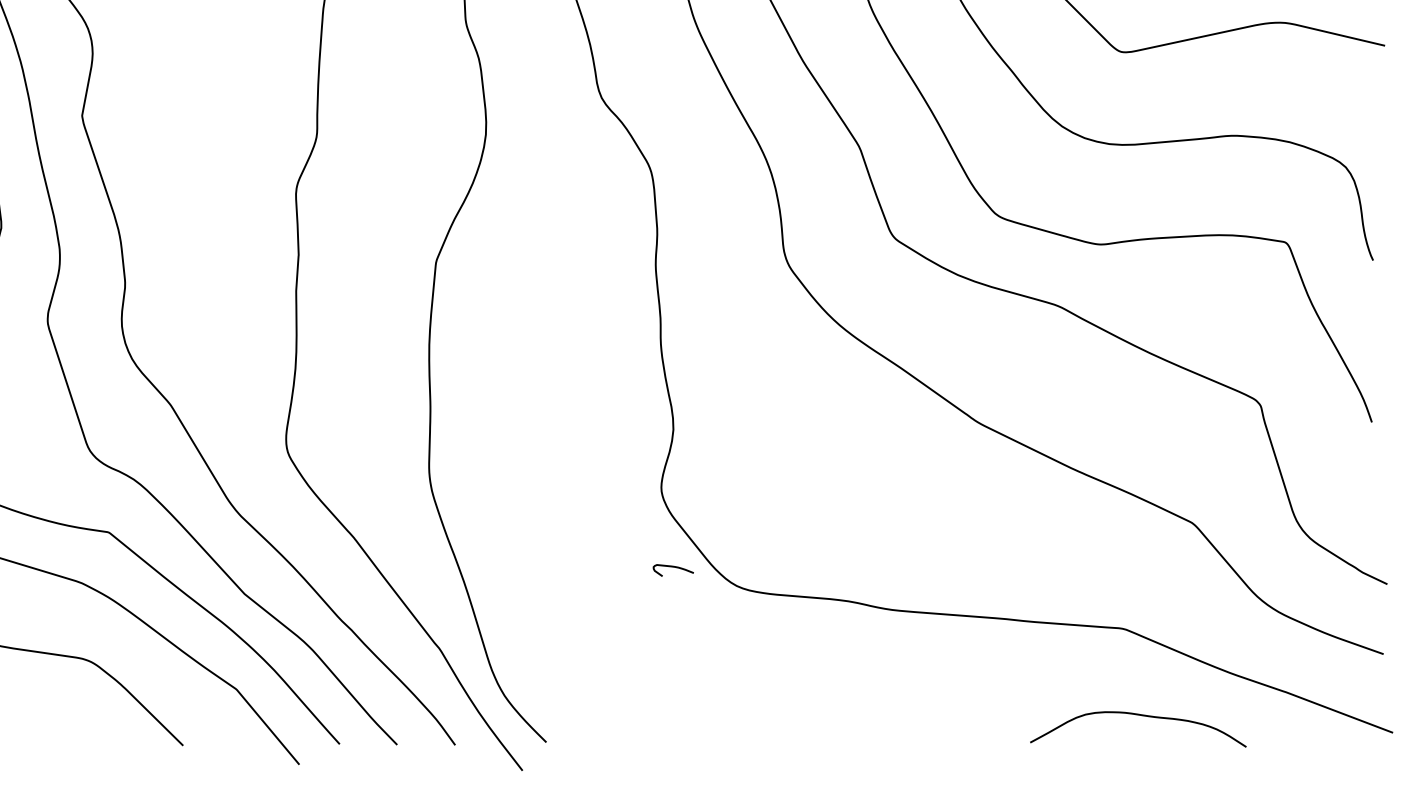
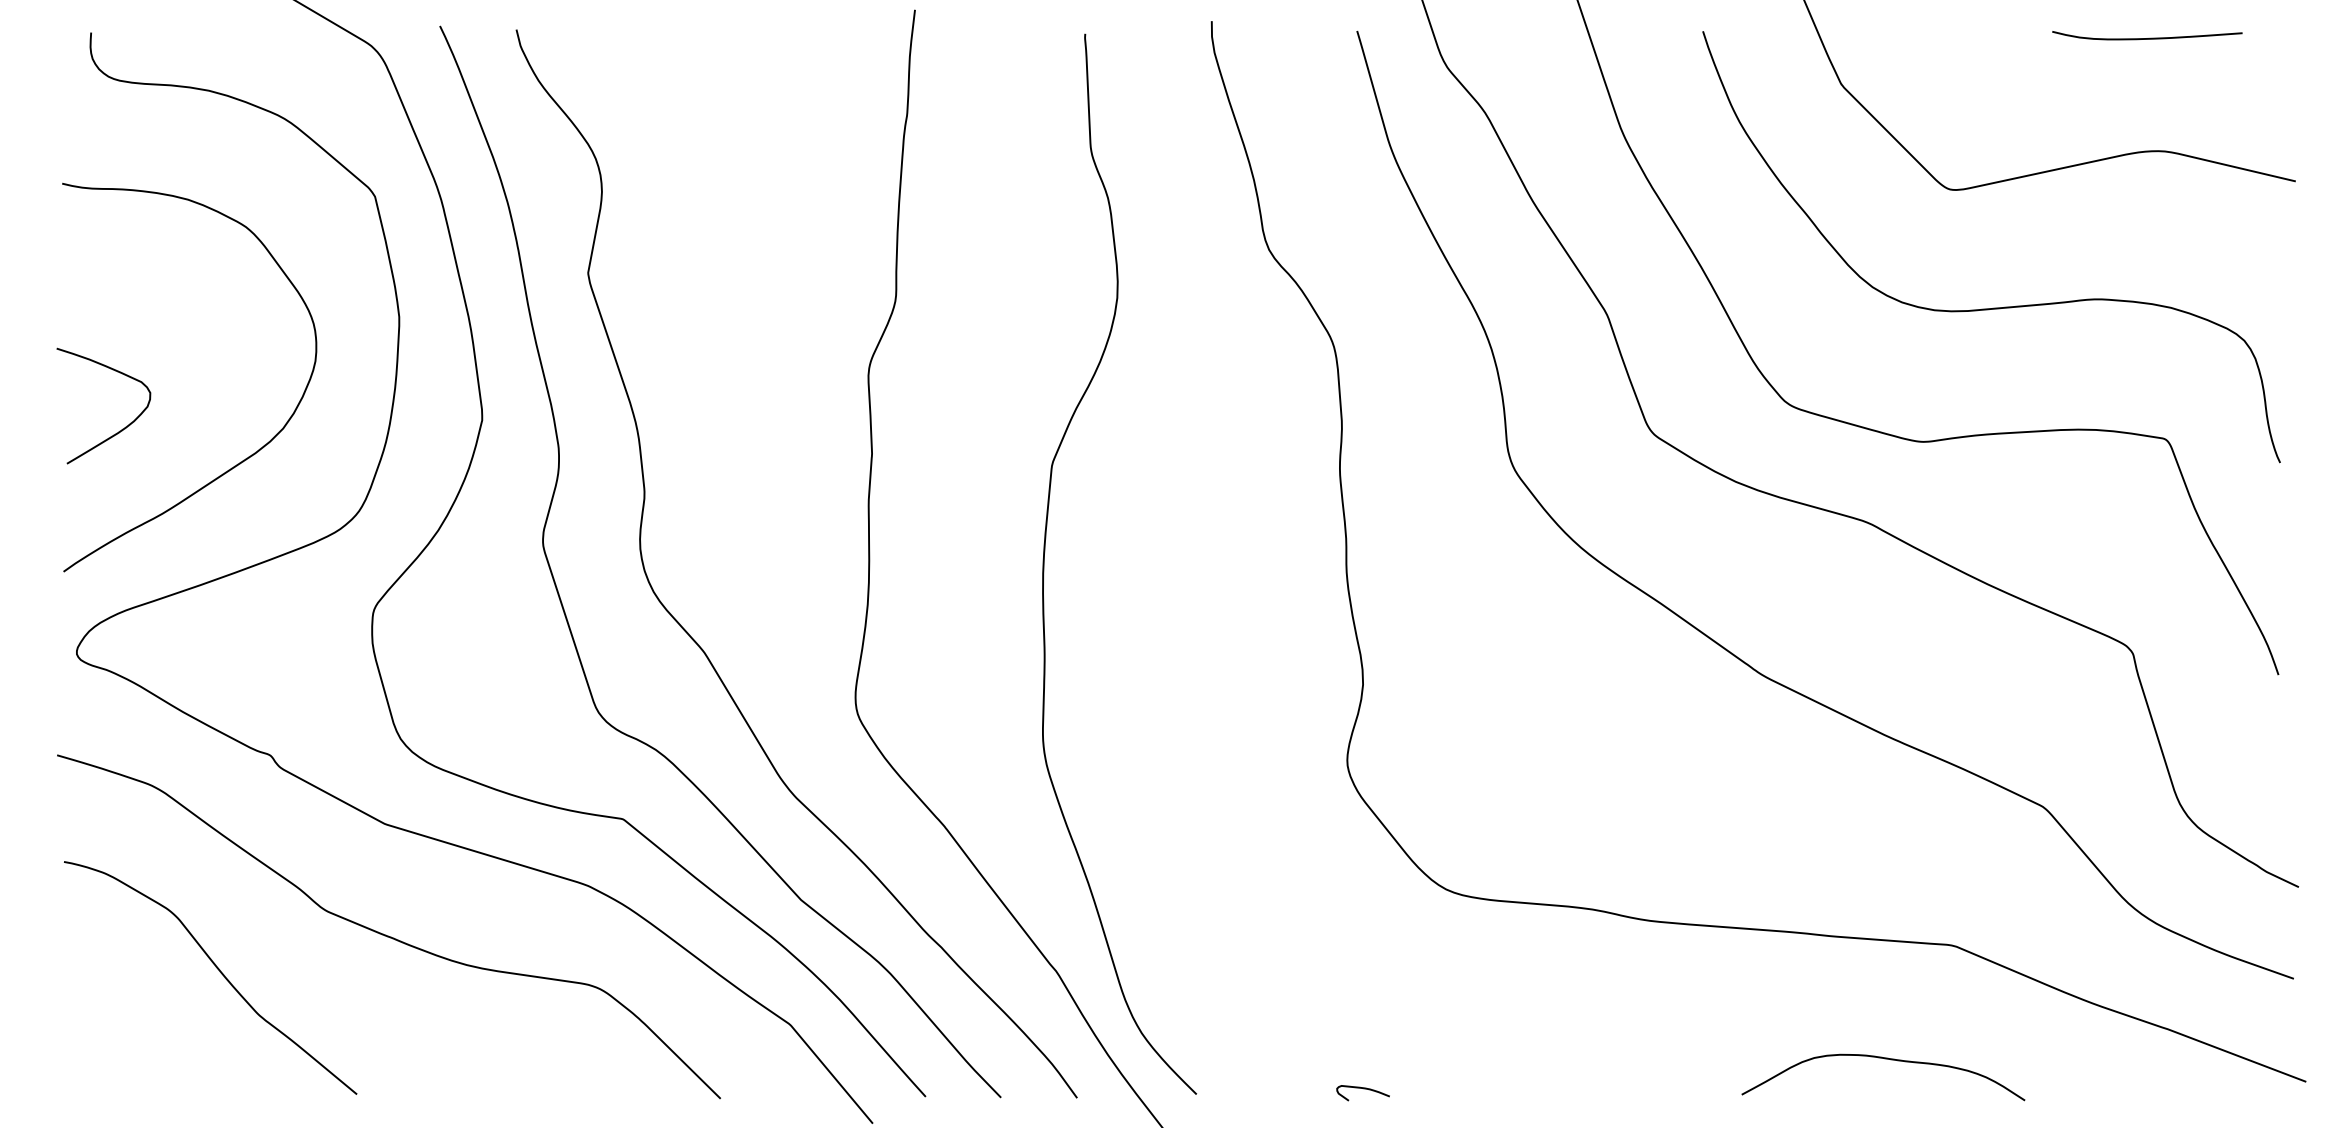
curve: (673, 567) -> (1363, 1089), moved
curve: (1139, 715) -> (1884, 1059), moved

